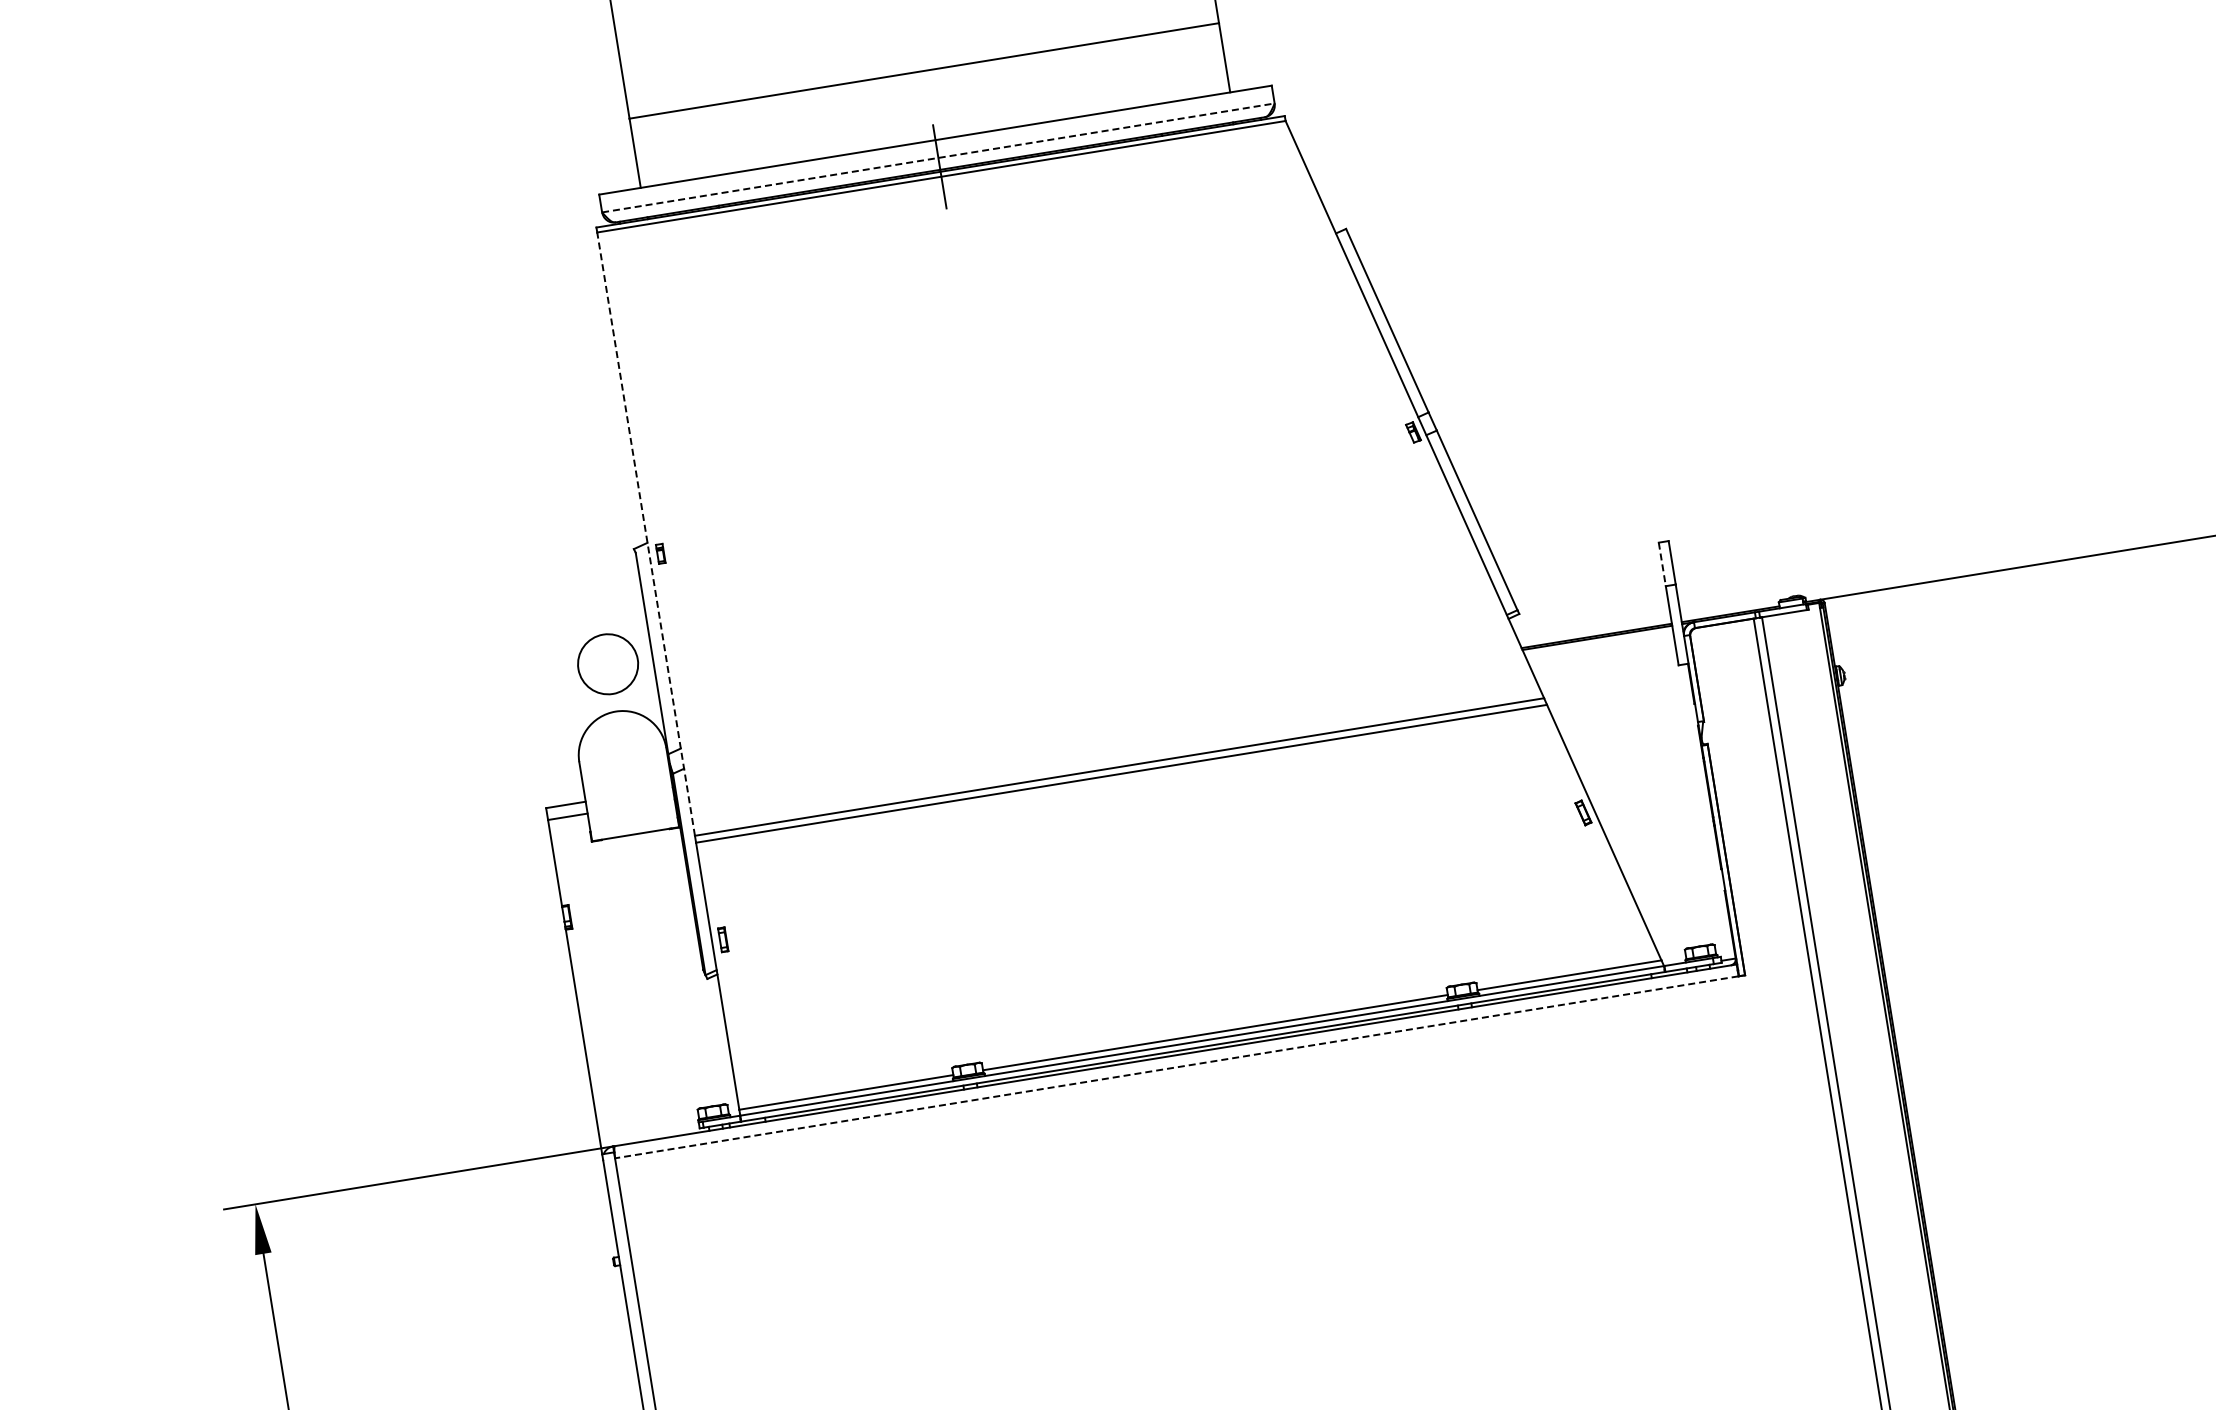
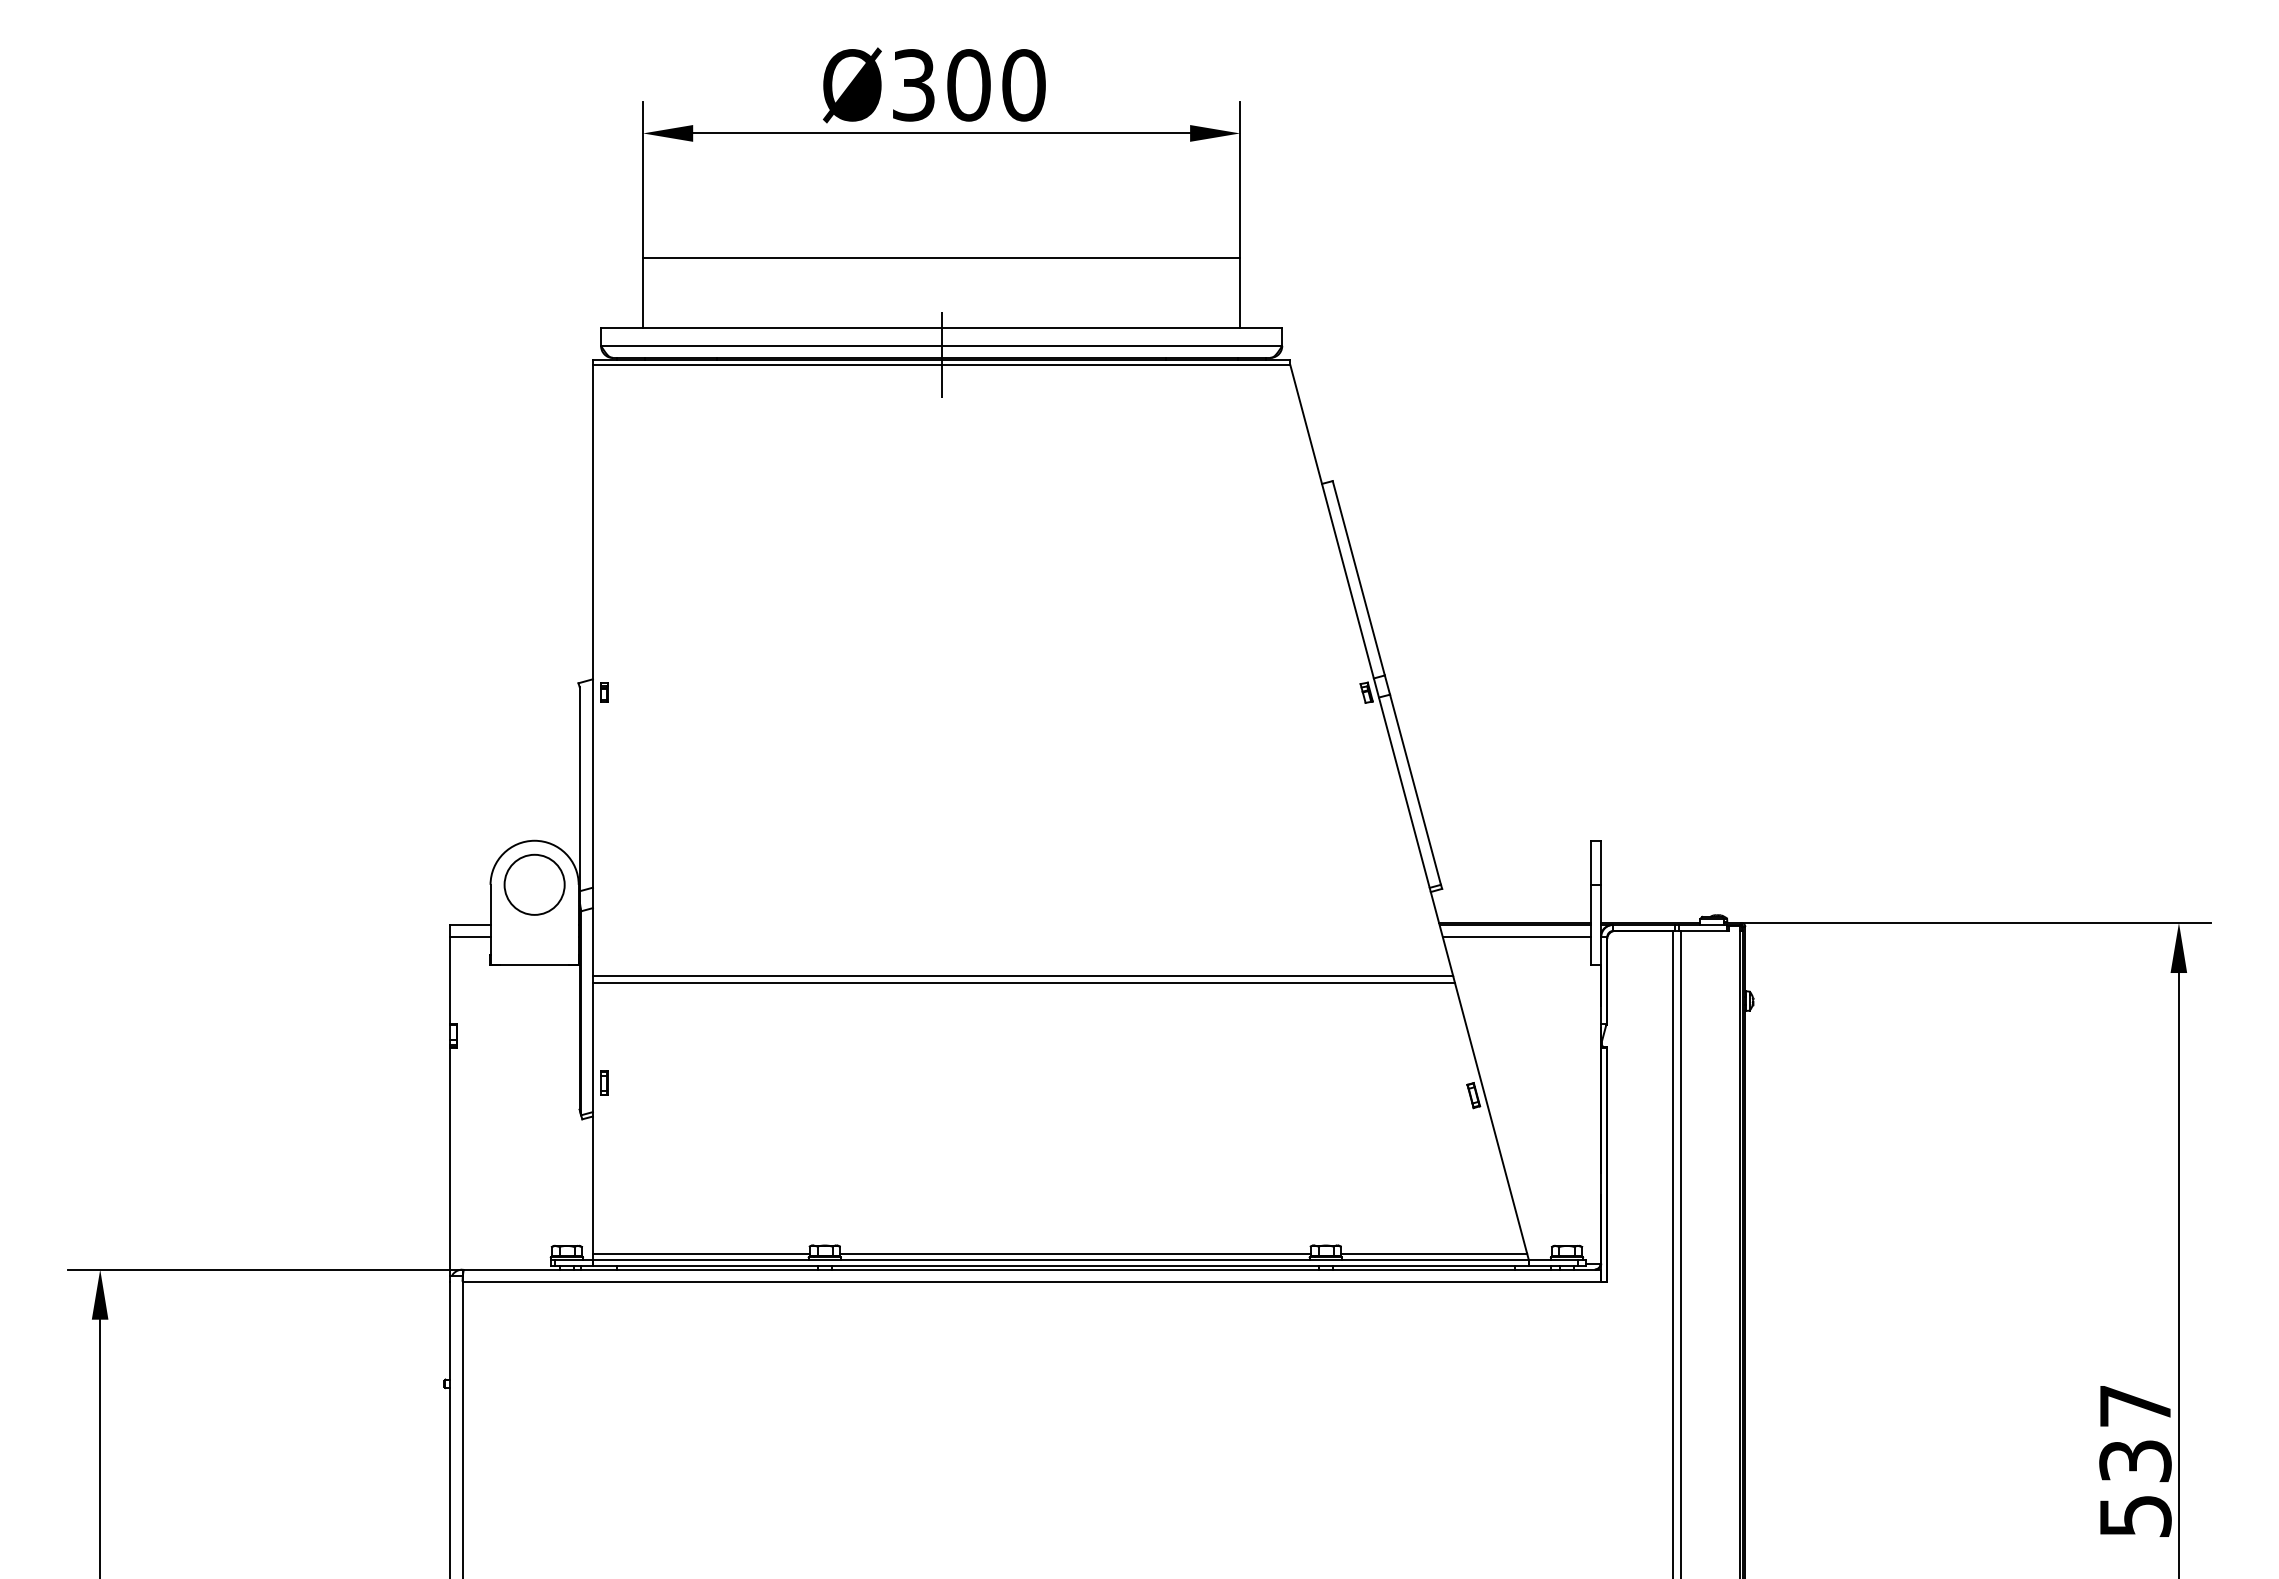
line: (938, 157) -> (941, 345), dashed -> solid
line: (645, 534) -> (592, 670), dashed -> solid
line: (1662, 565) -> (1591, 863), dashed -> solid
line: (1600, 649) -> (1516, 936), added
circle: (607, 663) -> (534, 884), moved
line: (1176, 1067) -> (1031, 1281), dashed -> solid

